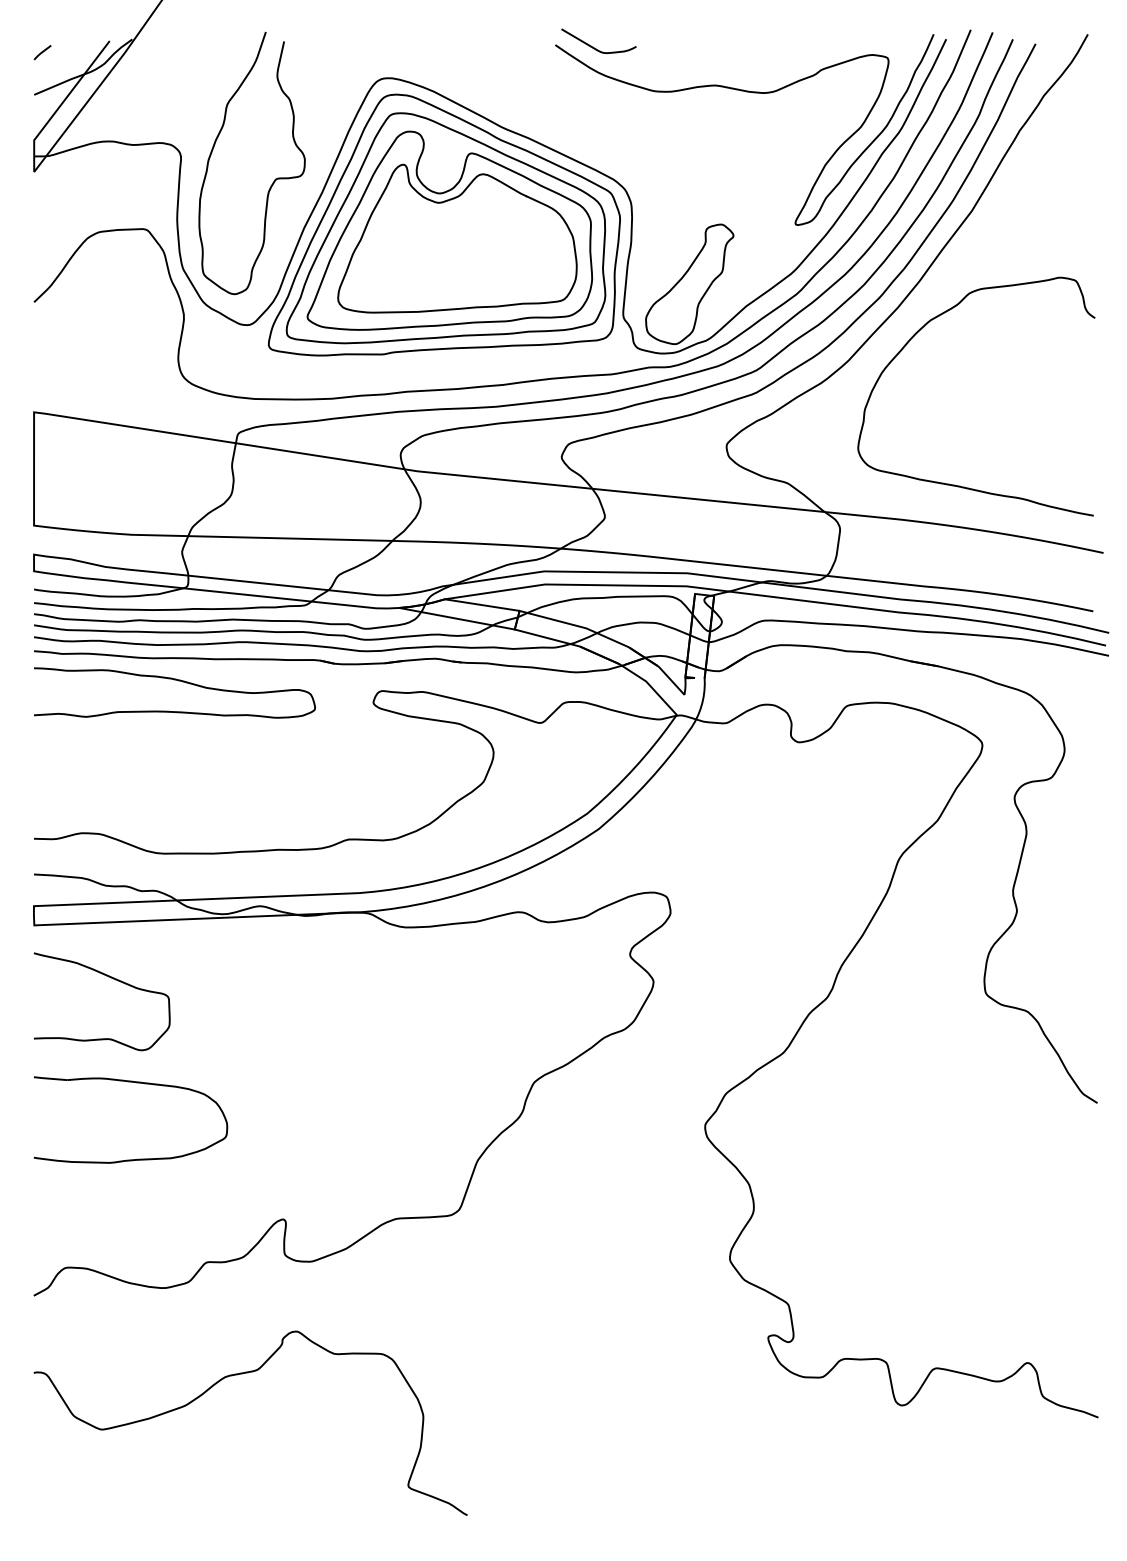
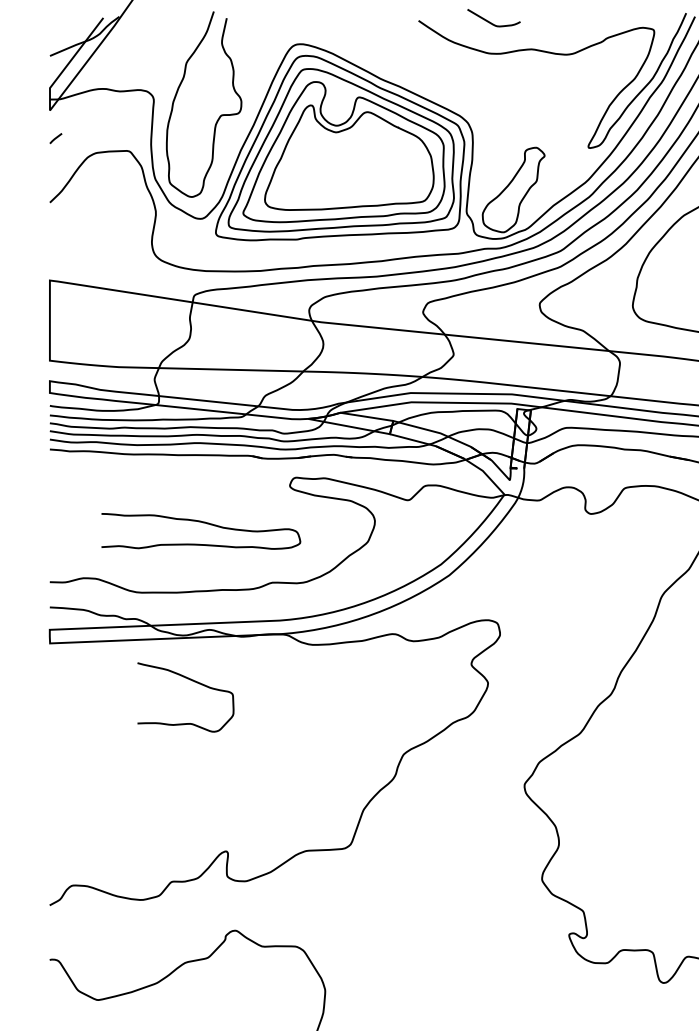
curve: (593, 46) -> (490, 21), moved
line: (42, 52) -> (55, 138), moved
curve: (178, 681) -> (203, 523), moved
curve: (108, 977) -> (190, 680), moved
part: (136, 1083) -> (122, 755), removed

